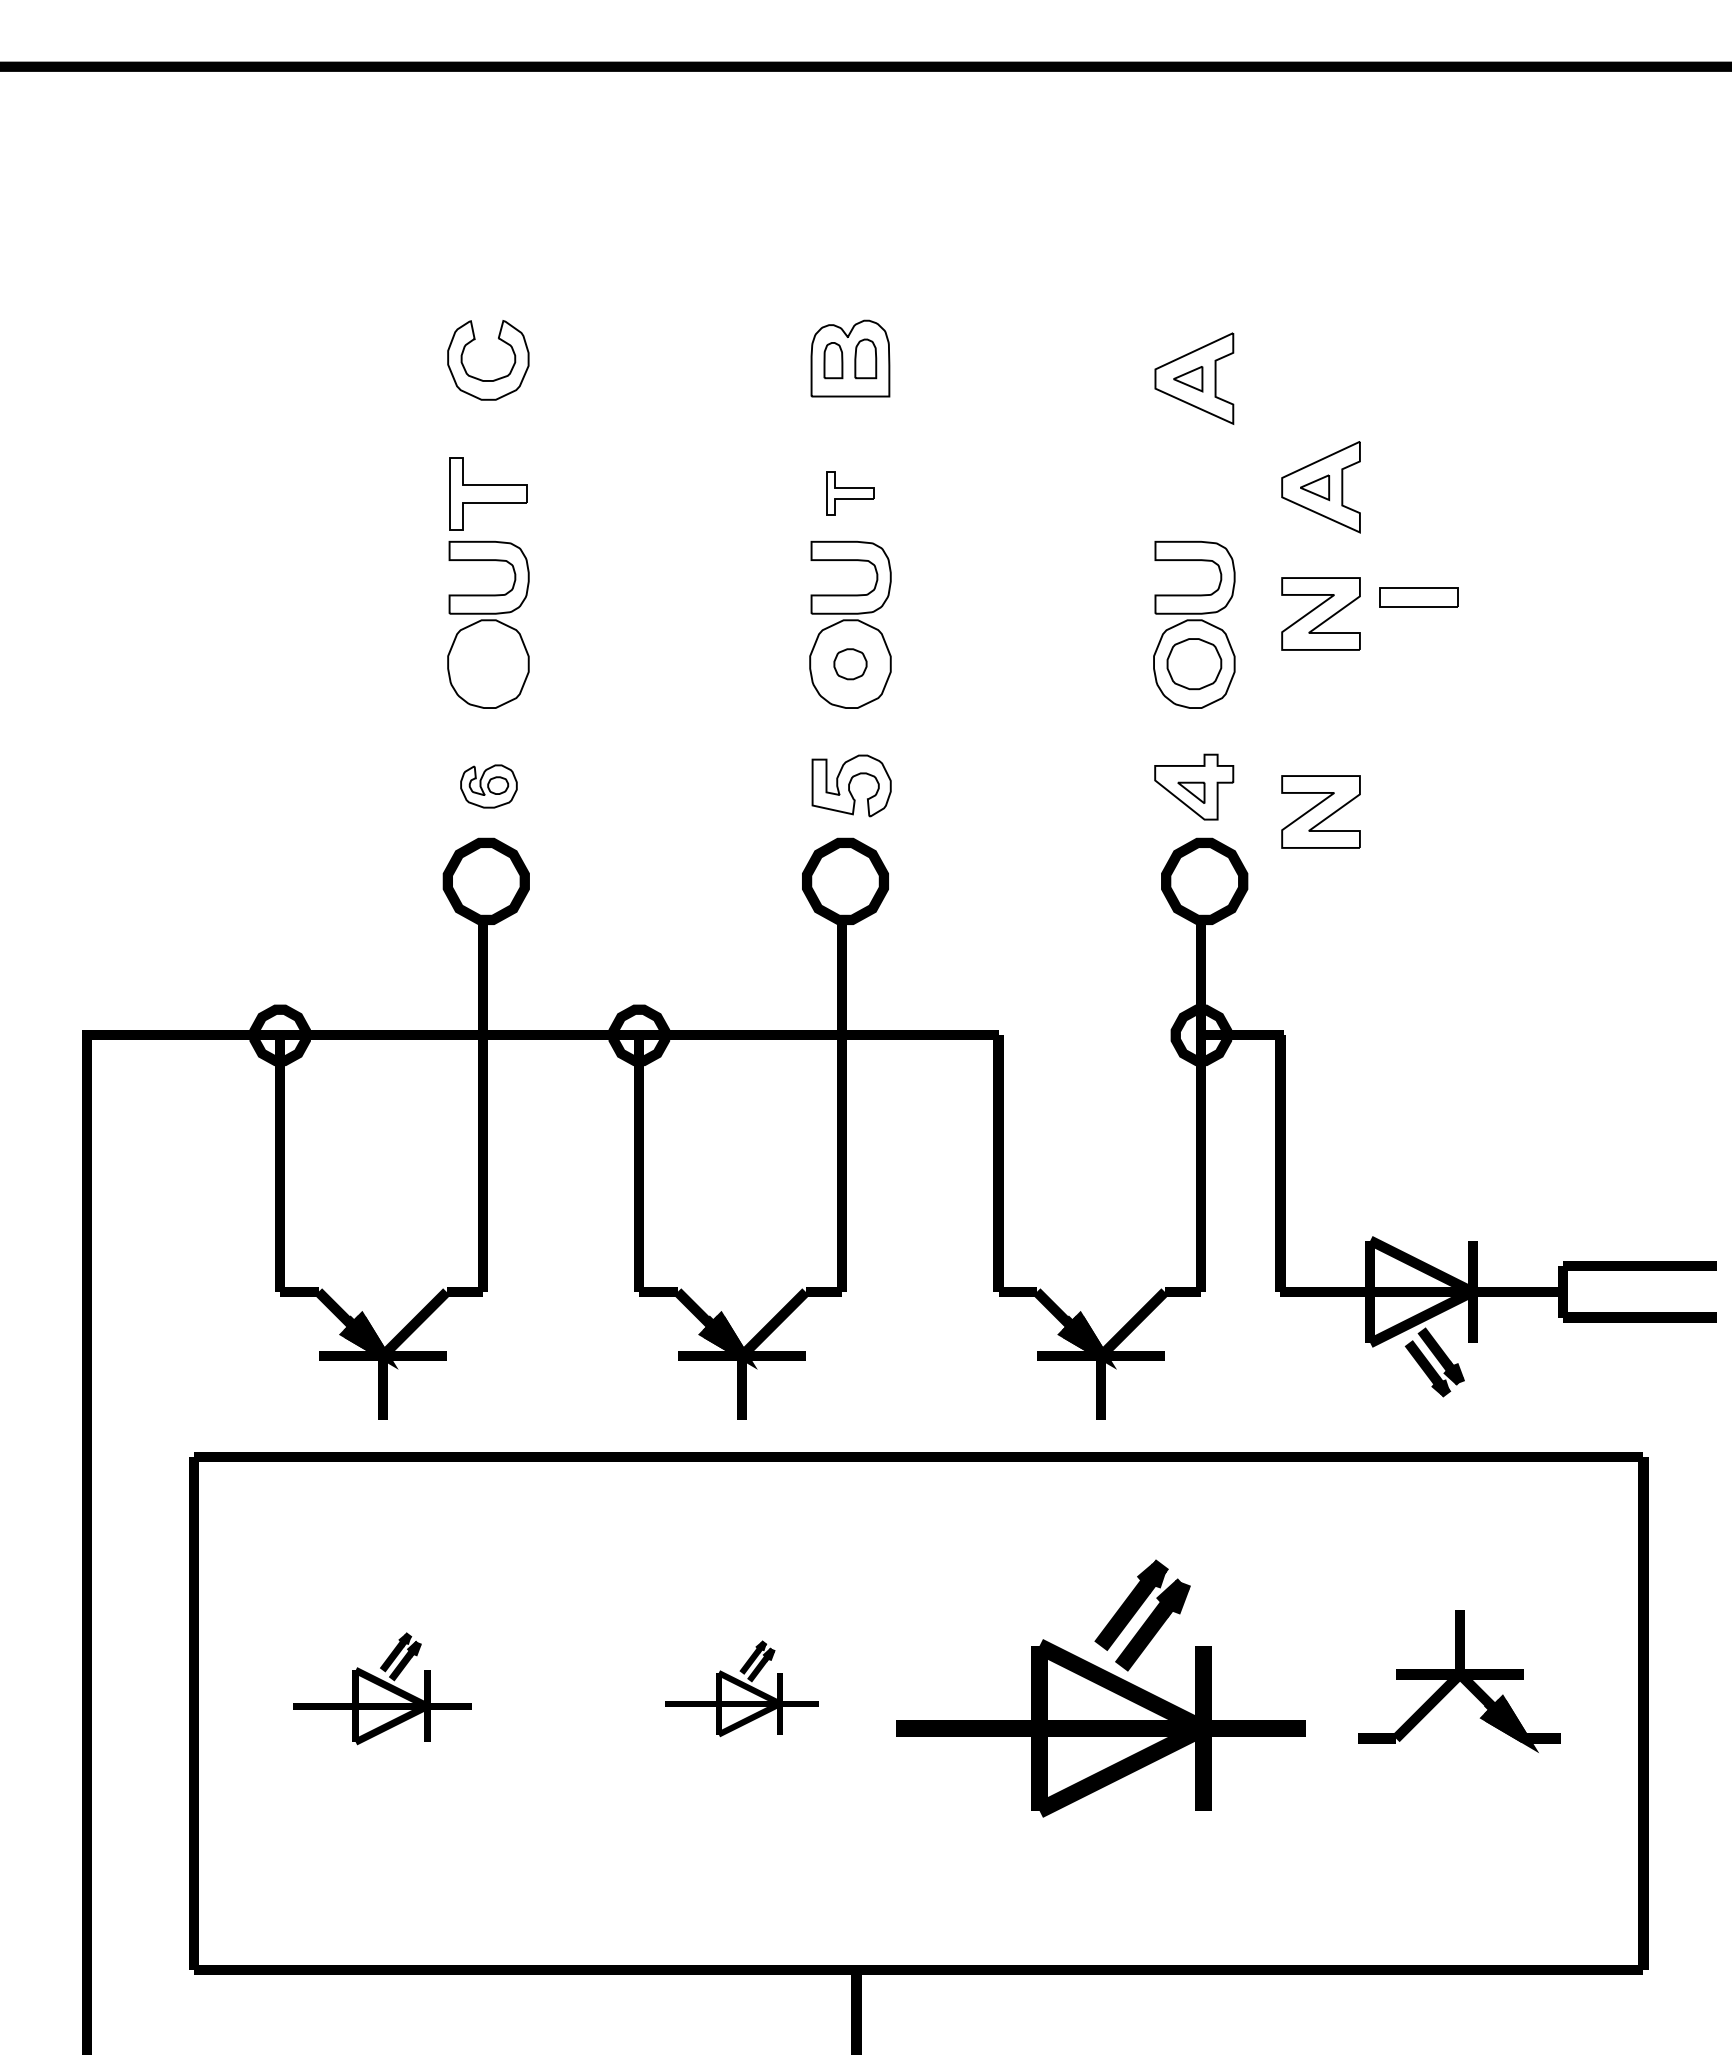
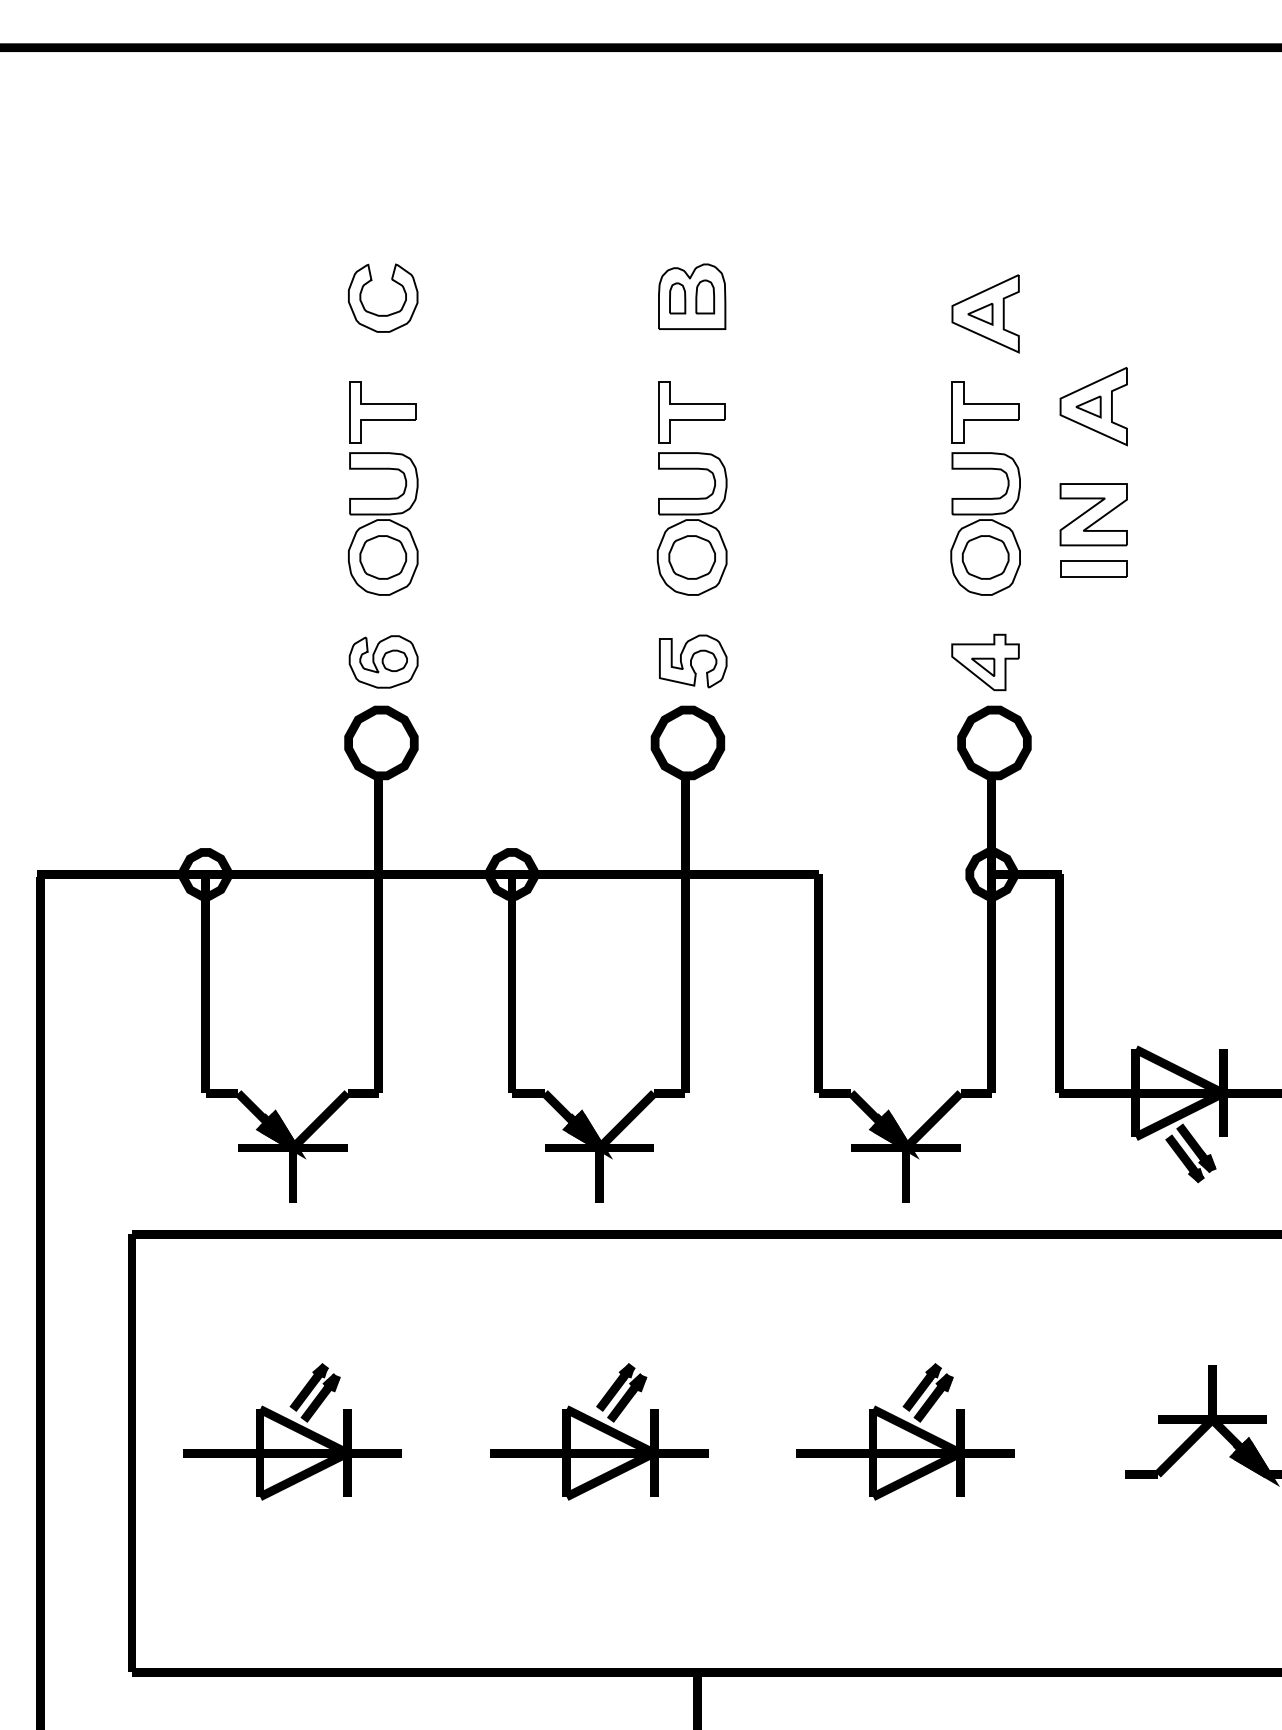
part: (850, 493) -> (692, 411), size x1.67
part: (1193, 493) -> (984, 411), added
part: (1418, 597) -> (1093, 568), moved
part: (488, 664) -> (383, 557), added
part: (850, 664) -> (692, 557), size x1.67
part: (488, 786) -> (383, 661), size x1.43
part: (1320, 811) -> (1093, 683), removed
part: (382, 1688) -> (292, 1431), size x1.43
part: (741, 1688) -> (599, 1431), size x1.67
part: (1100, 1688) -> (905, 1431), size x0.62

